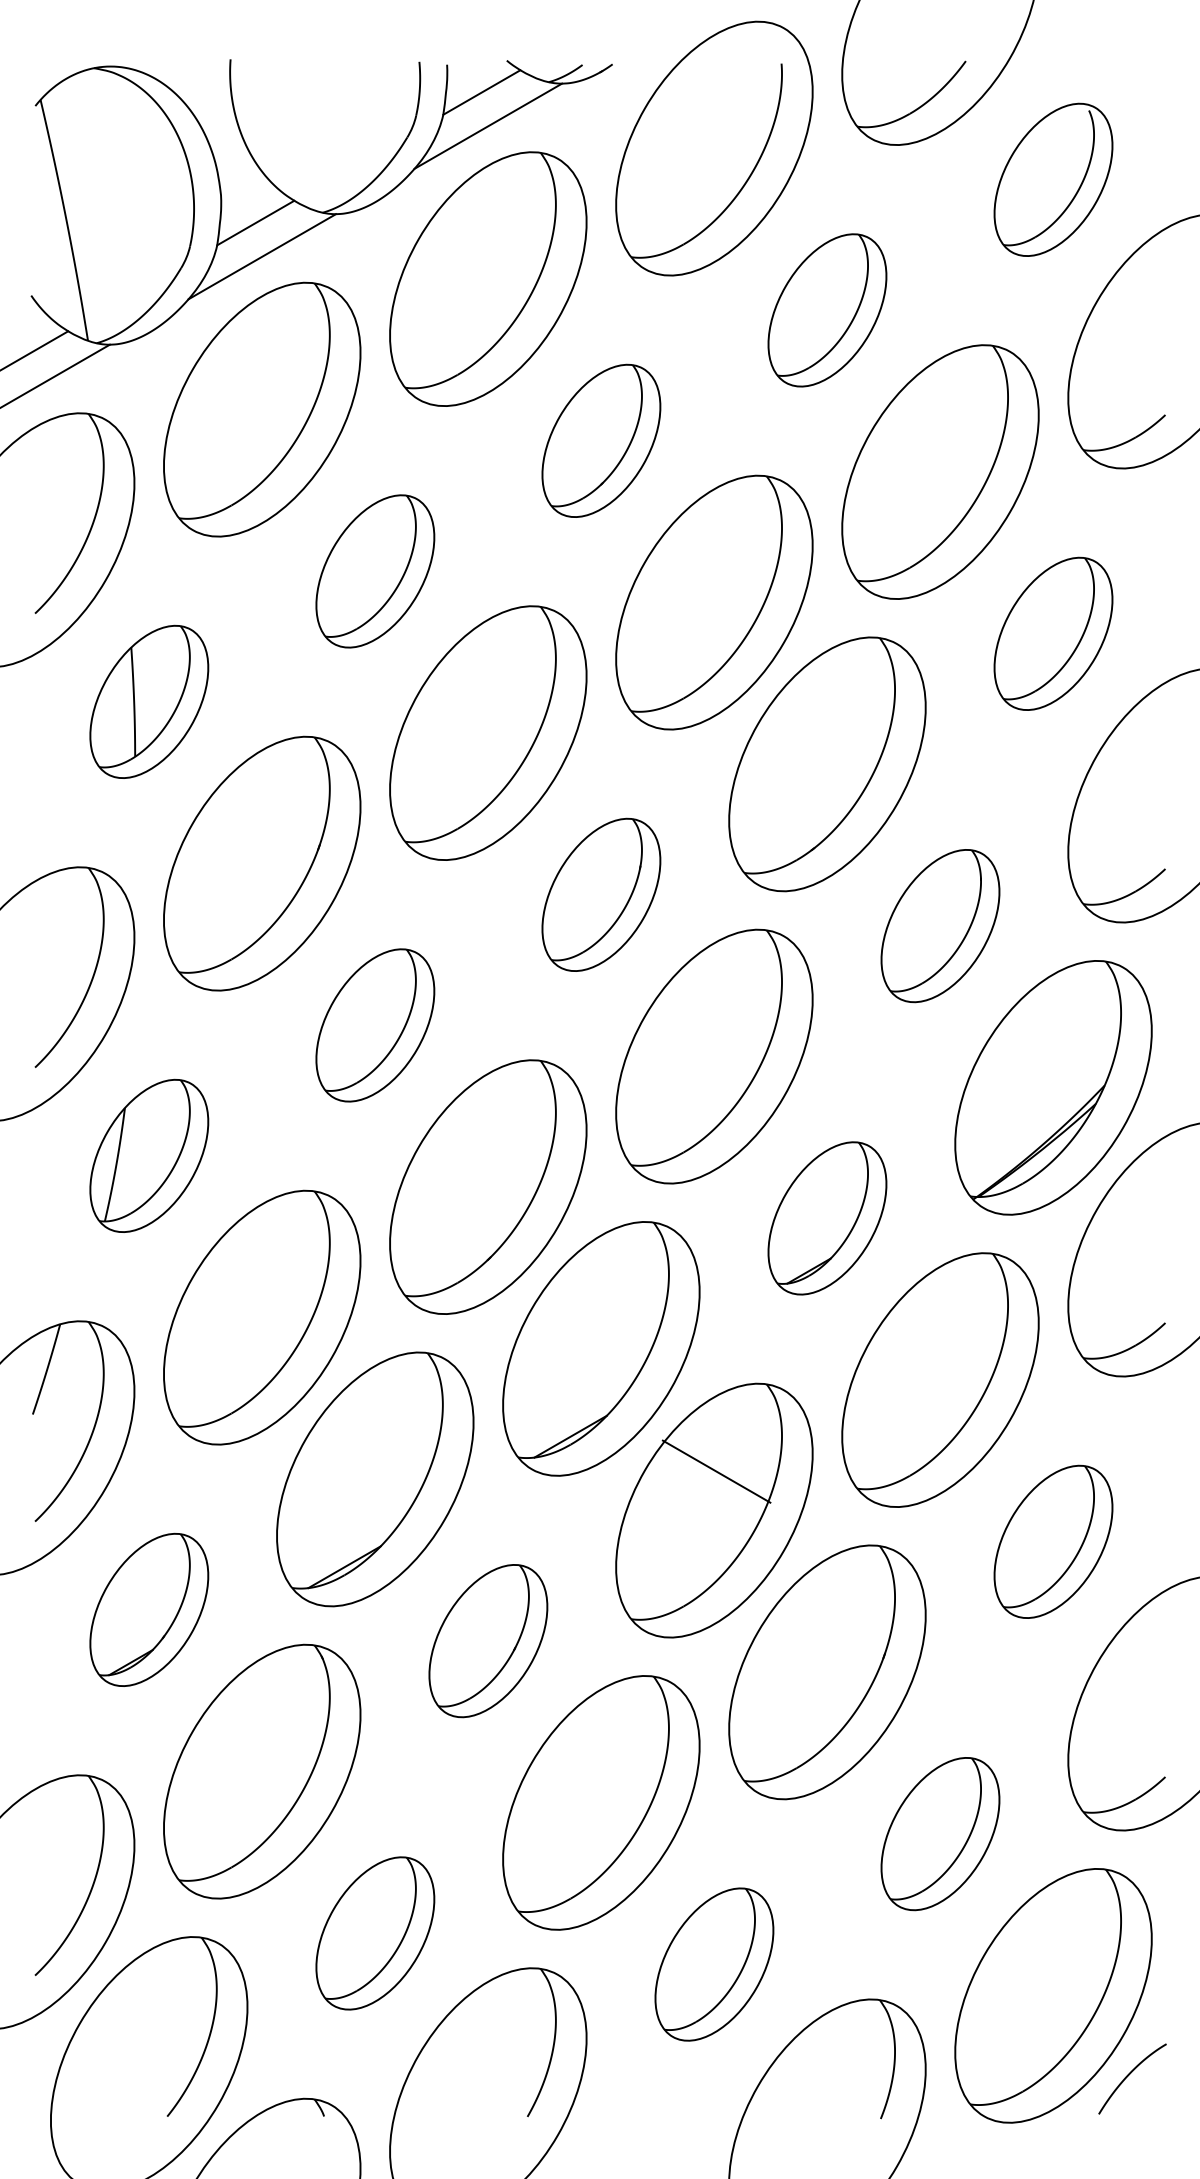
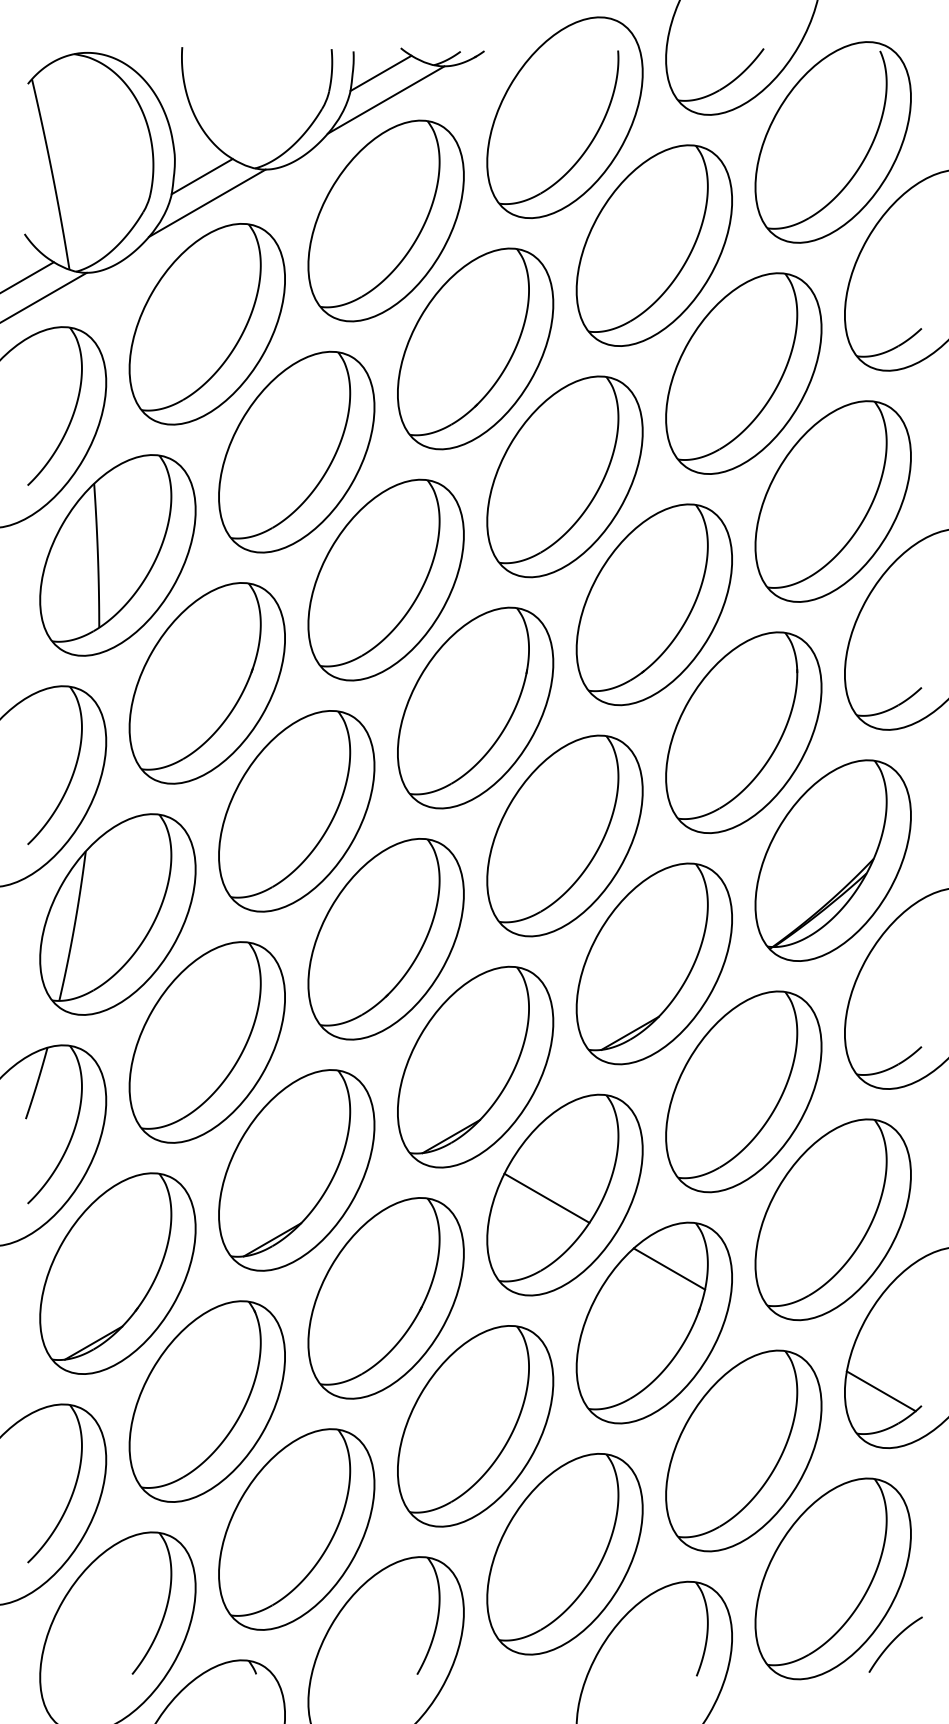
part: (1053, 179) -> (833, 142), size x1.67
part: (827, 310) -> (654, 245), size x1.67
part: (601, 440) -> (475, 348), size x1.67
part: (375, 571) -> (296, 452), size x1.67
part: (1053, 633) -> (833, 501), size x1.67
part: (149, 701) -> (118, 555), size x1.67
part: (601, 894) -> (475, 707), size x1.67
part: (940, 925) -> (743, 732), size x1.67
part: (375, 1025) -> (296, 811), size x1.67
part: (149, 1155) -> (118, 914), size x1.67
part: (827, 1218) -> (654, 964), size x1.67
line: (716, 1471) -> (546, 1198), moved
part: (1053, 1541) -> (833, 1219), size x1.67
line: (846, 1604) -> (669, 1269), added
part: (149, 1609) -> (118, 1273), size x1.67
part: (488, 1640) -> (386, 1297), size x1.67
line: (1113, 1758) -> (880, 1391), added
part: (940, 1833) -> (743, 1450), size x1.67
part: (375, 1933) -> (296, 1529), size x1.67
part: (714, 1964) -> (565, 1554), size x1.67

